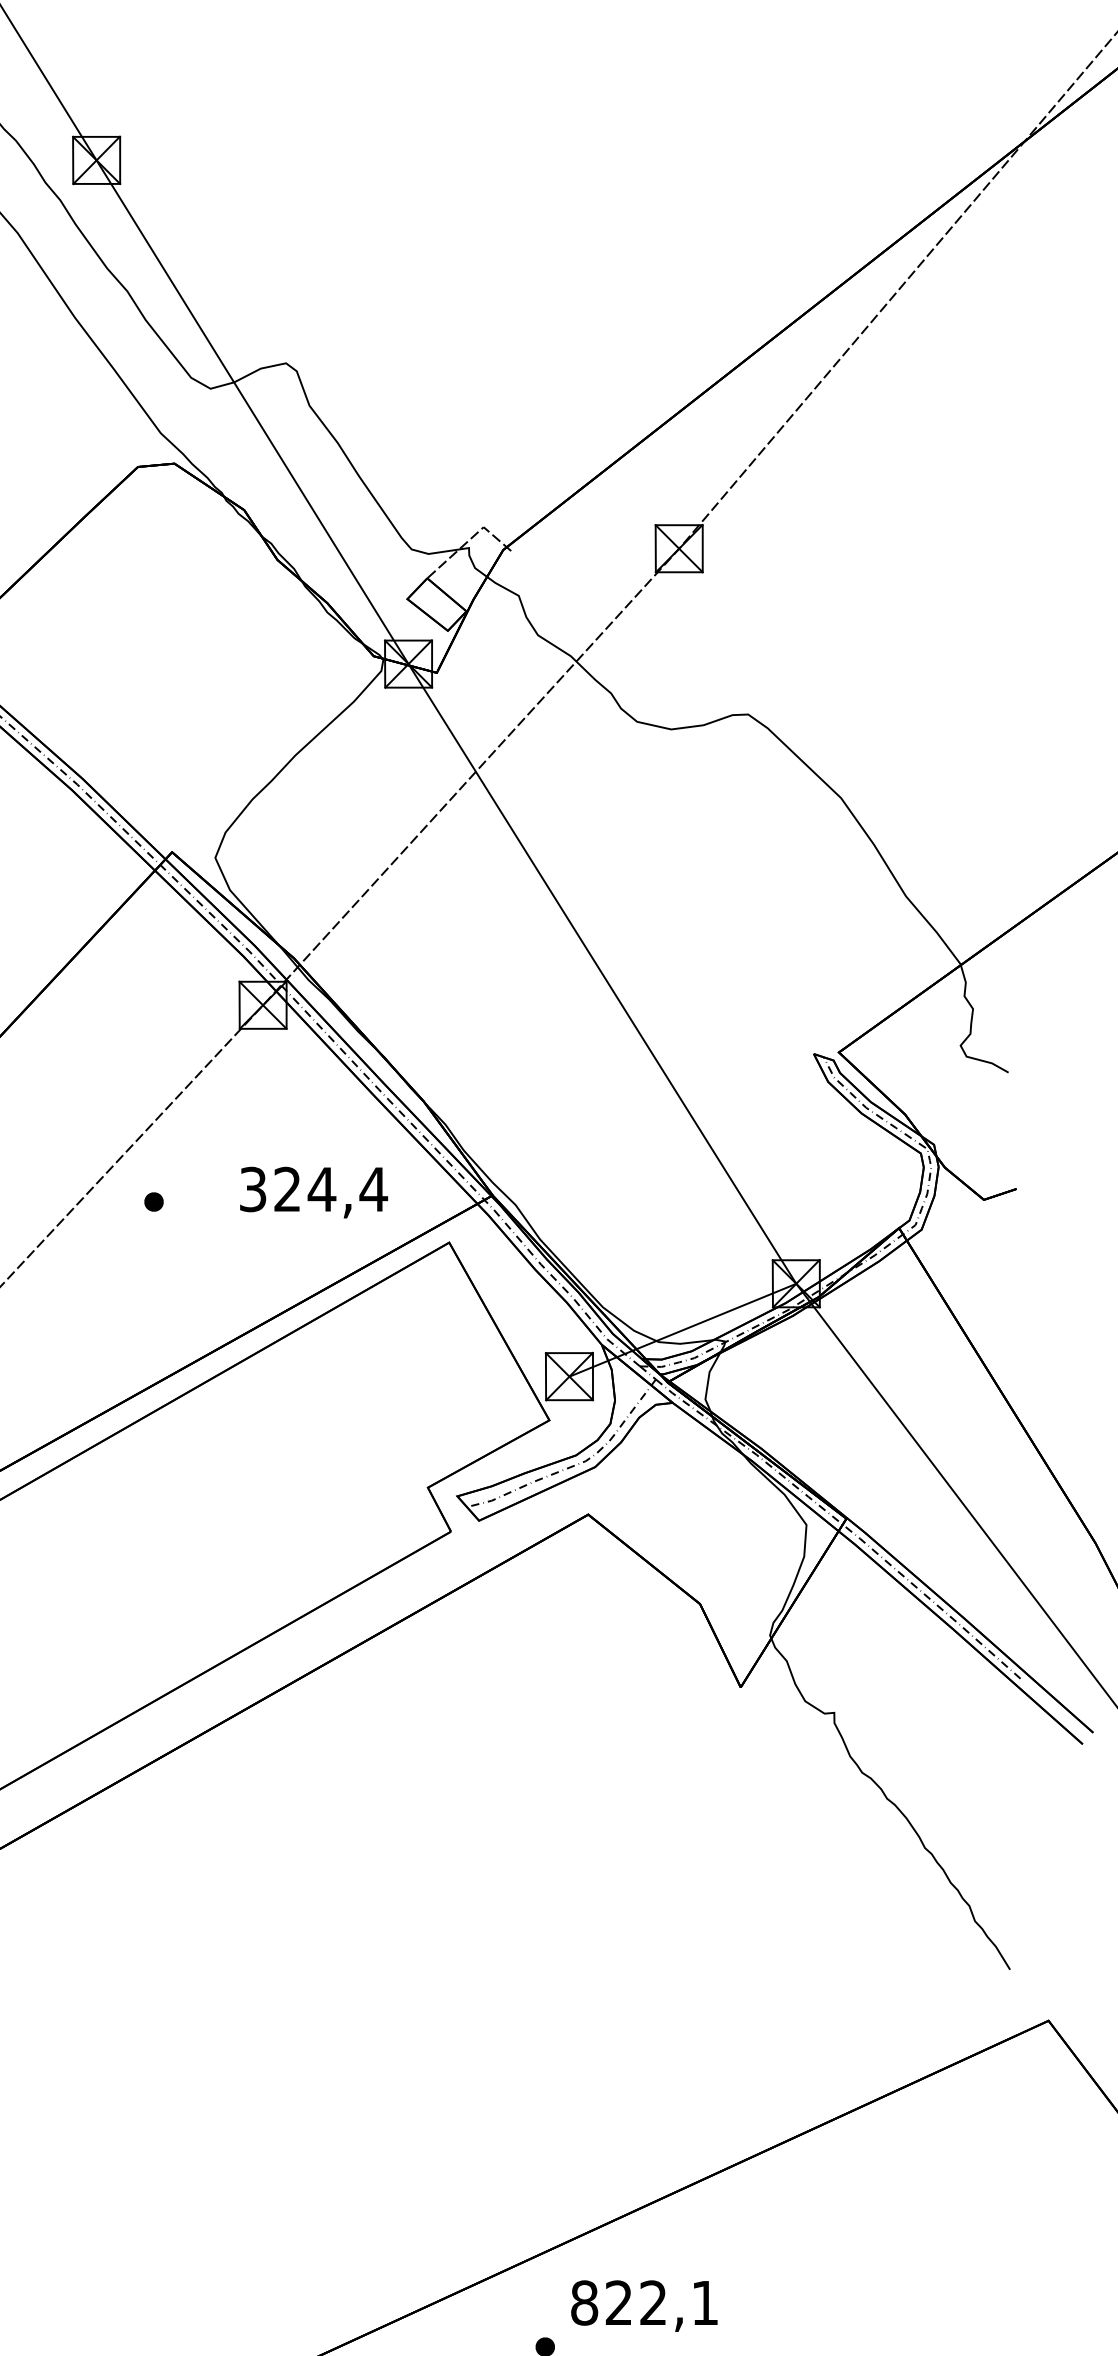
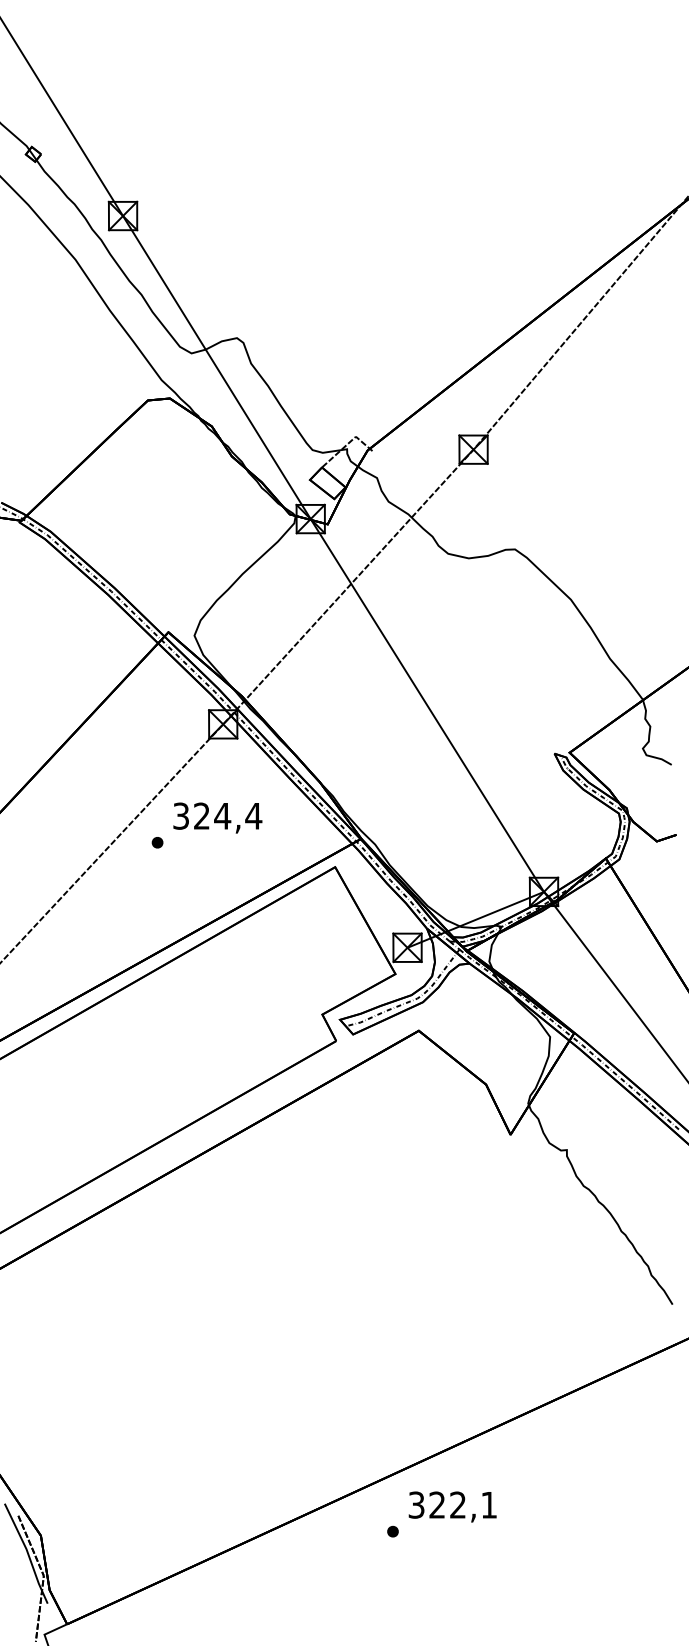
text: (313, 1191) -> (217, 817), moved
text: (584, 2301) -> (416, 1504), 822,1 -> 322,1

